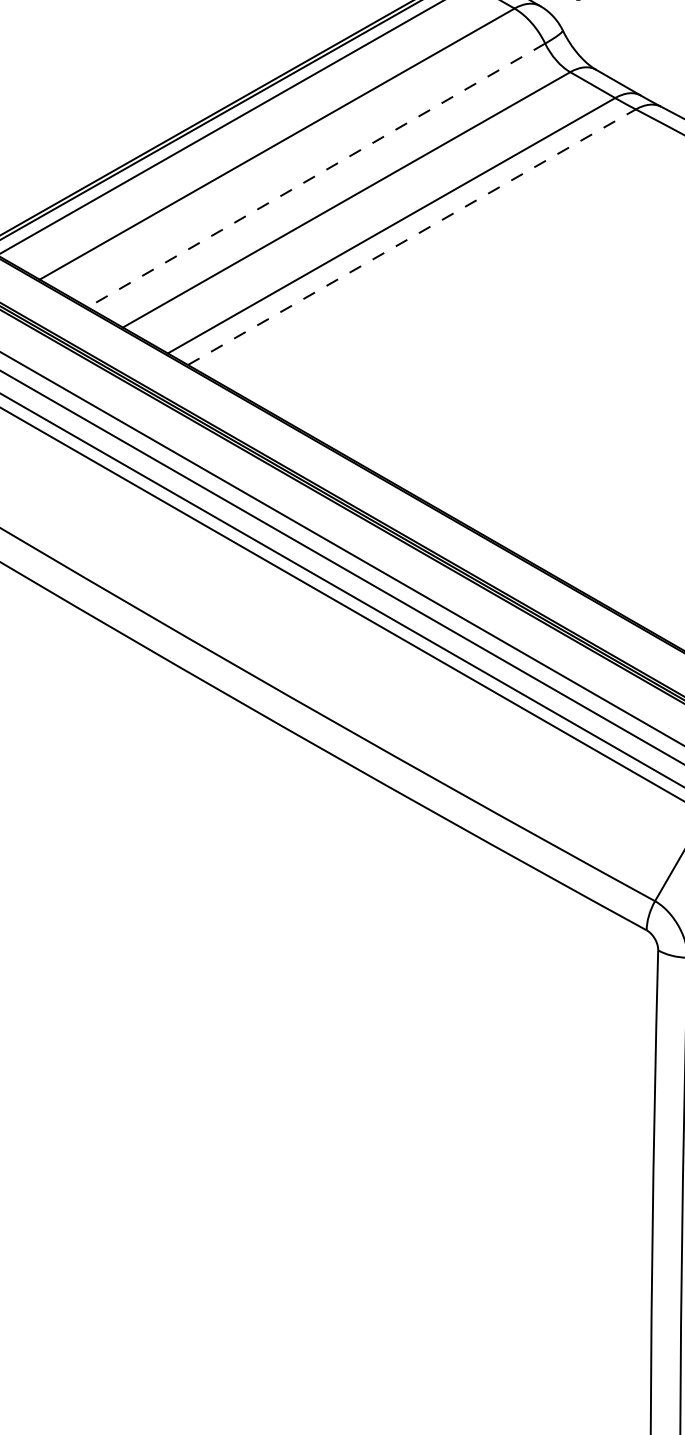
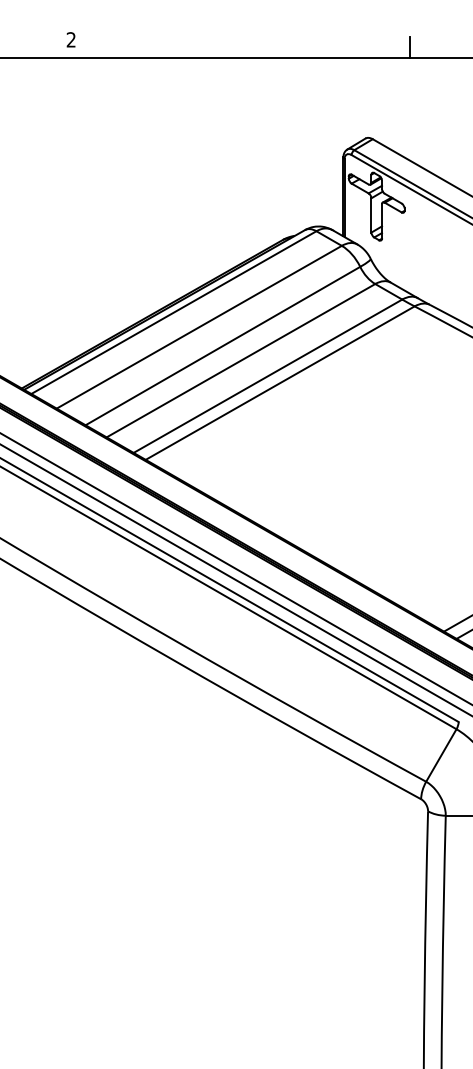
line: (315, 176) -> (222, 346), dashed -> solid
line: (412, 237) -> (280, 383), dashed -> solid

